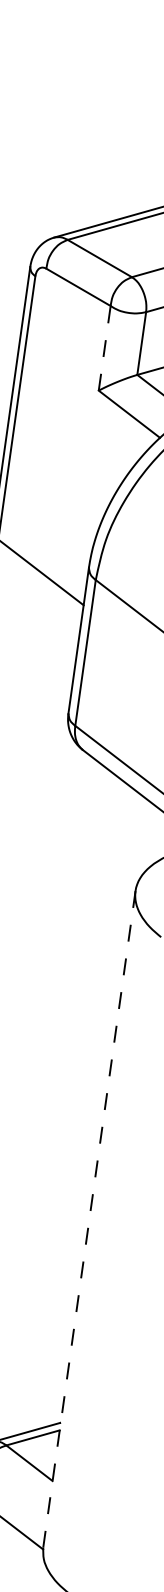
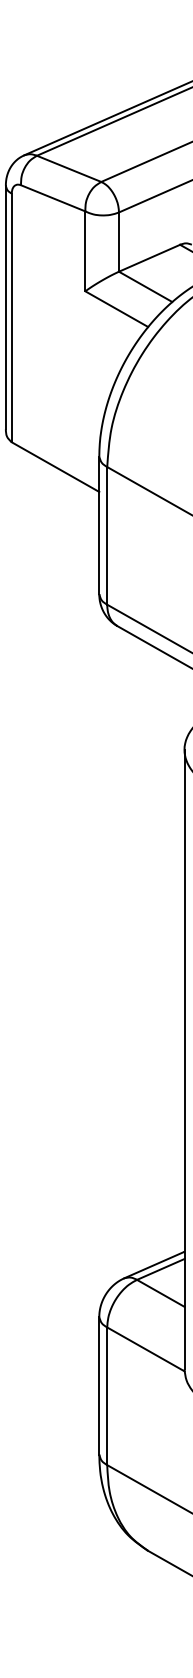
line: (104, 348) -> (85, 251), dashed -> solid
line: (89, 1219) -> (184, 1059), dashed -> solid

